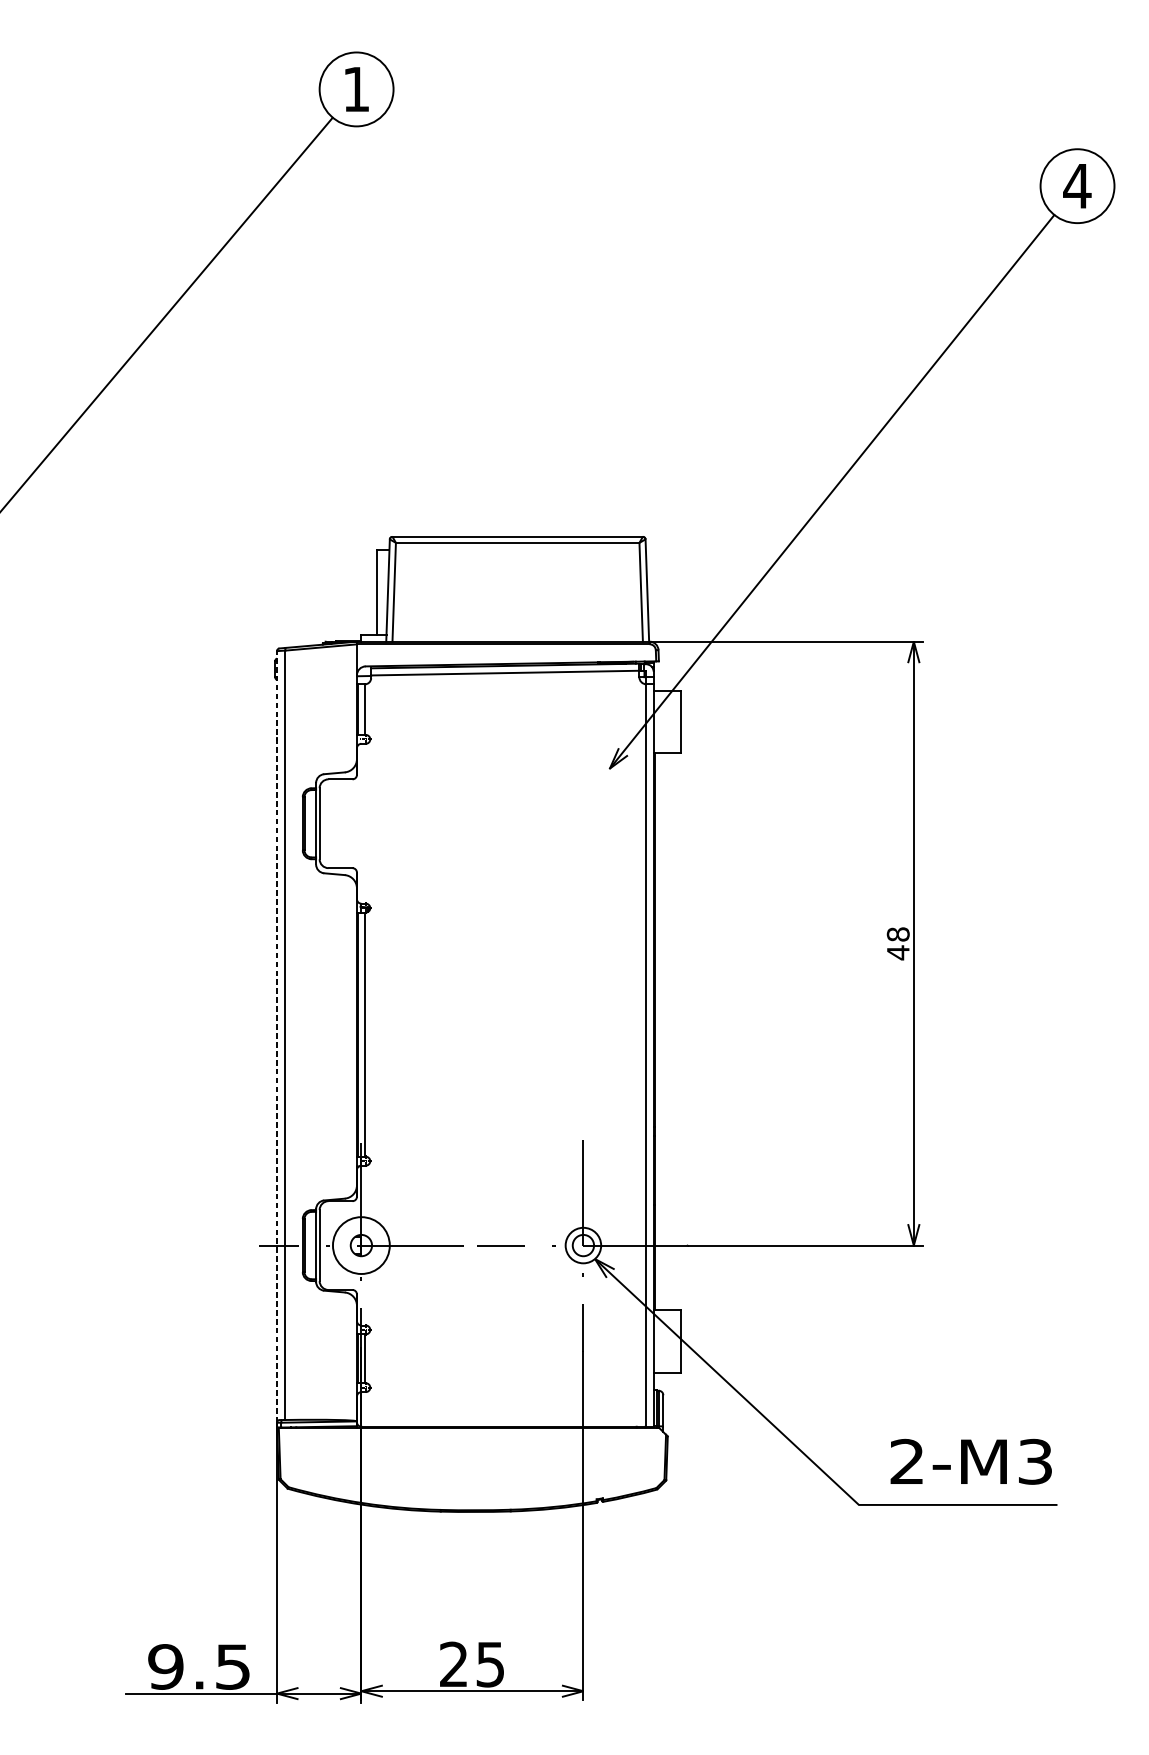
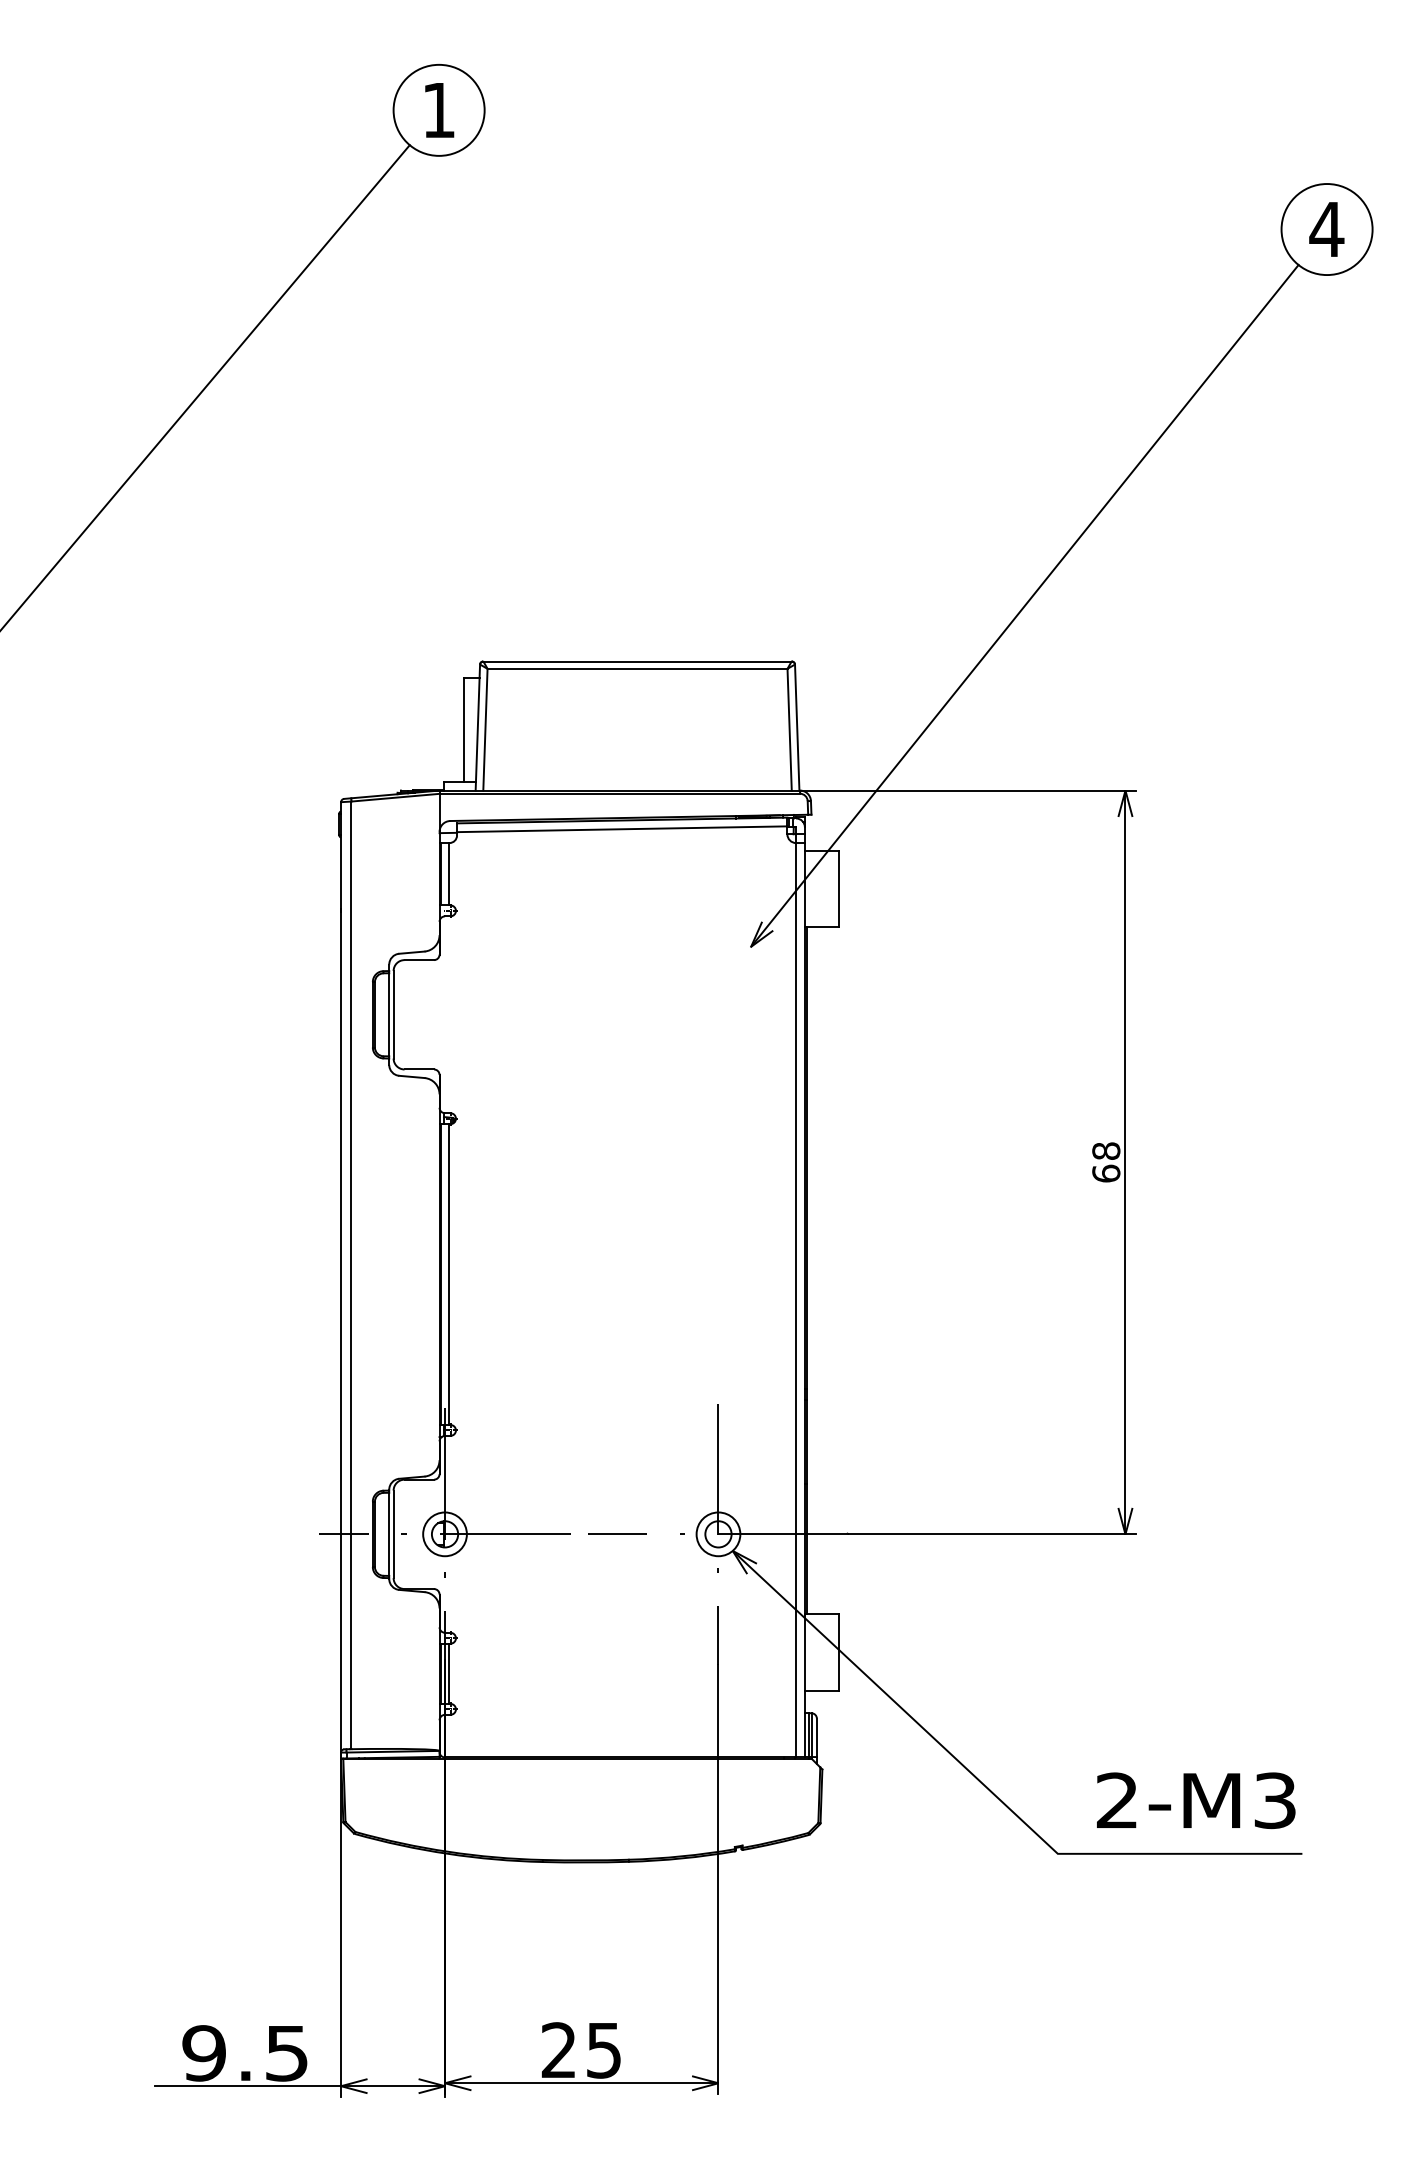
text: (898, 952) -> (1106, 1173), 48 -> 68
line: (277, 1036) -> (341, 1276), dashed -> solid
circle: (360, 1245) -> (444, 1534), size x0.62

